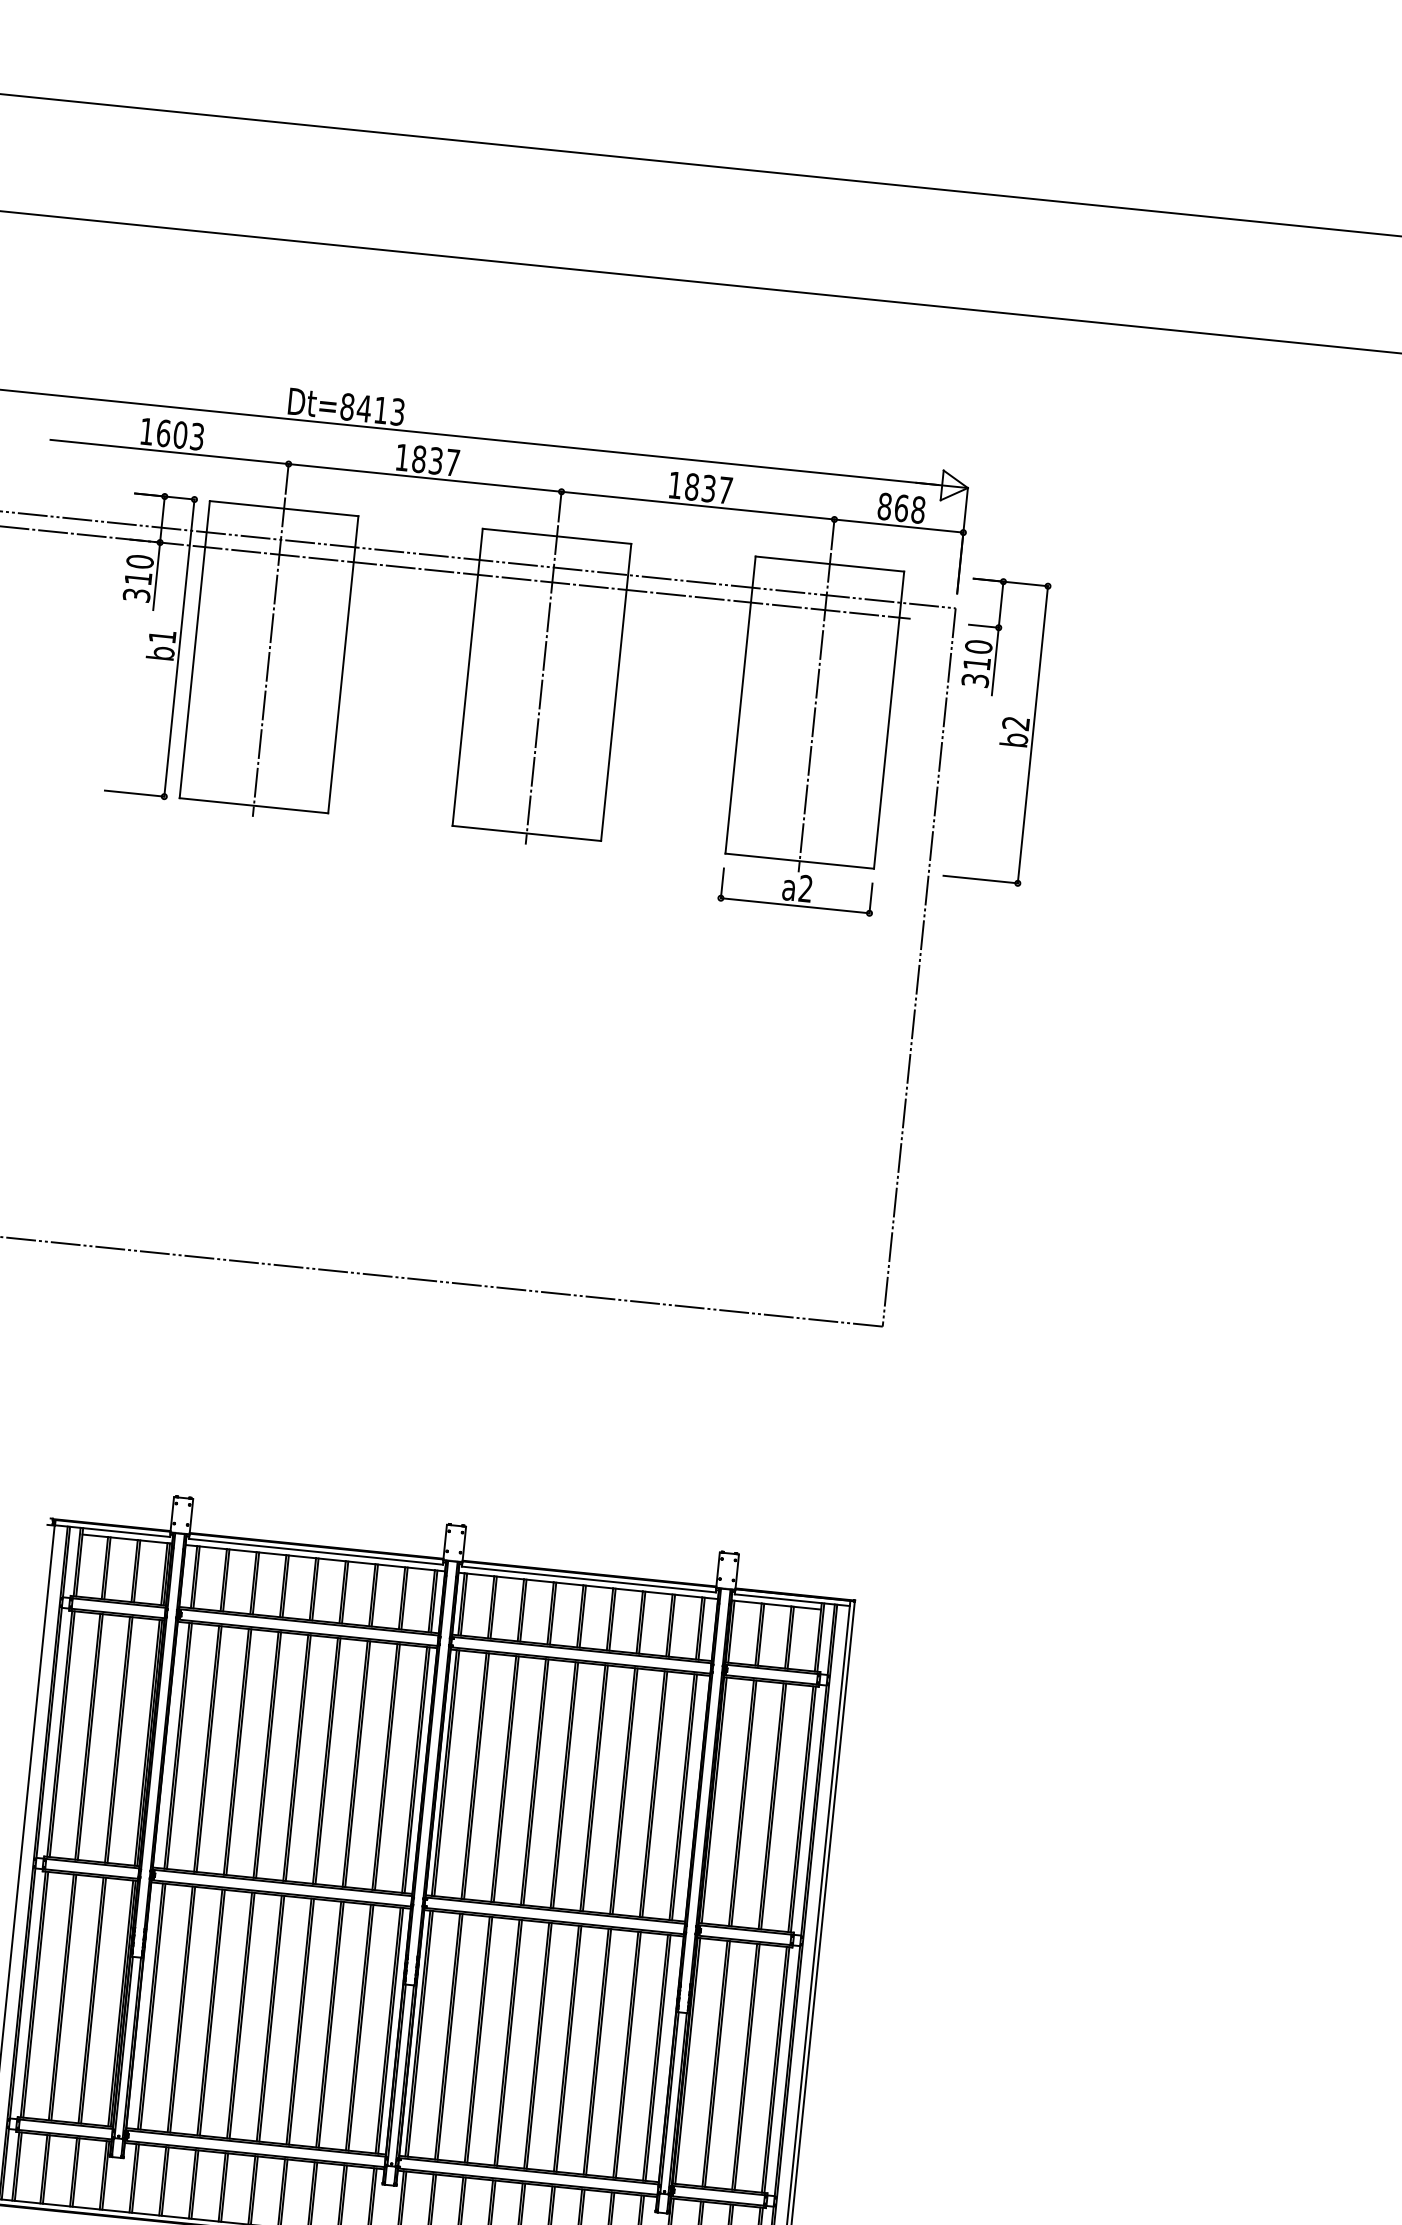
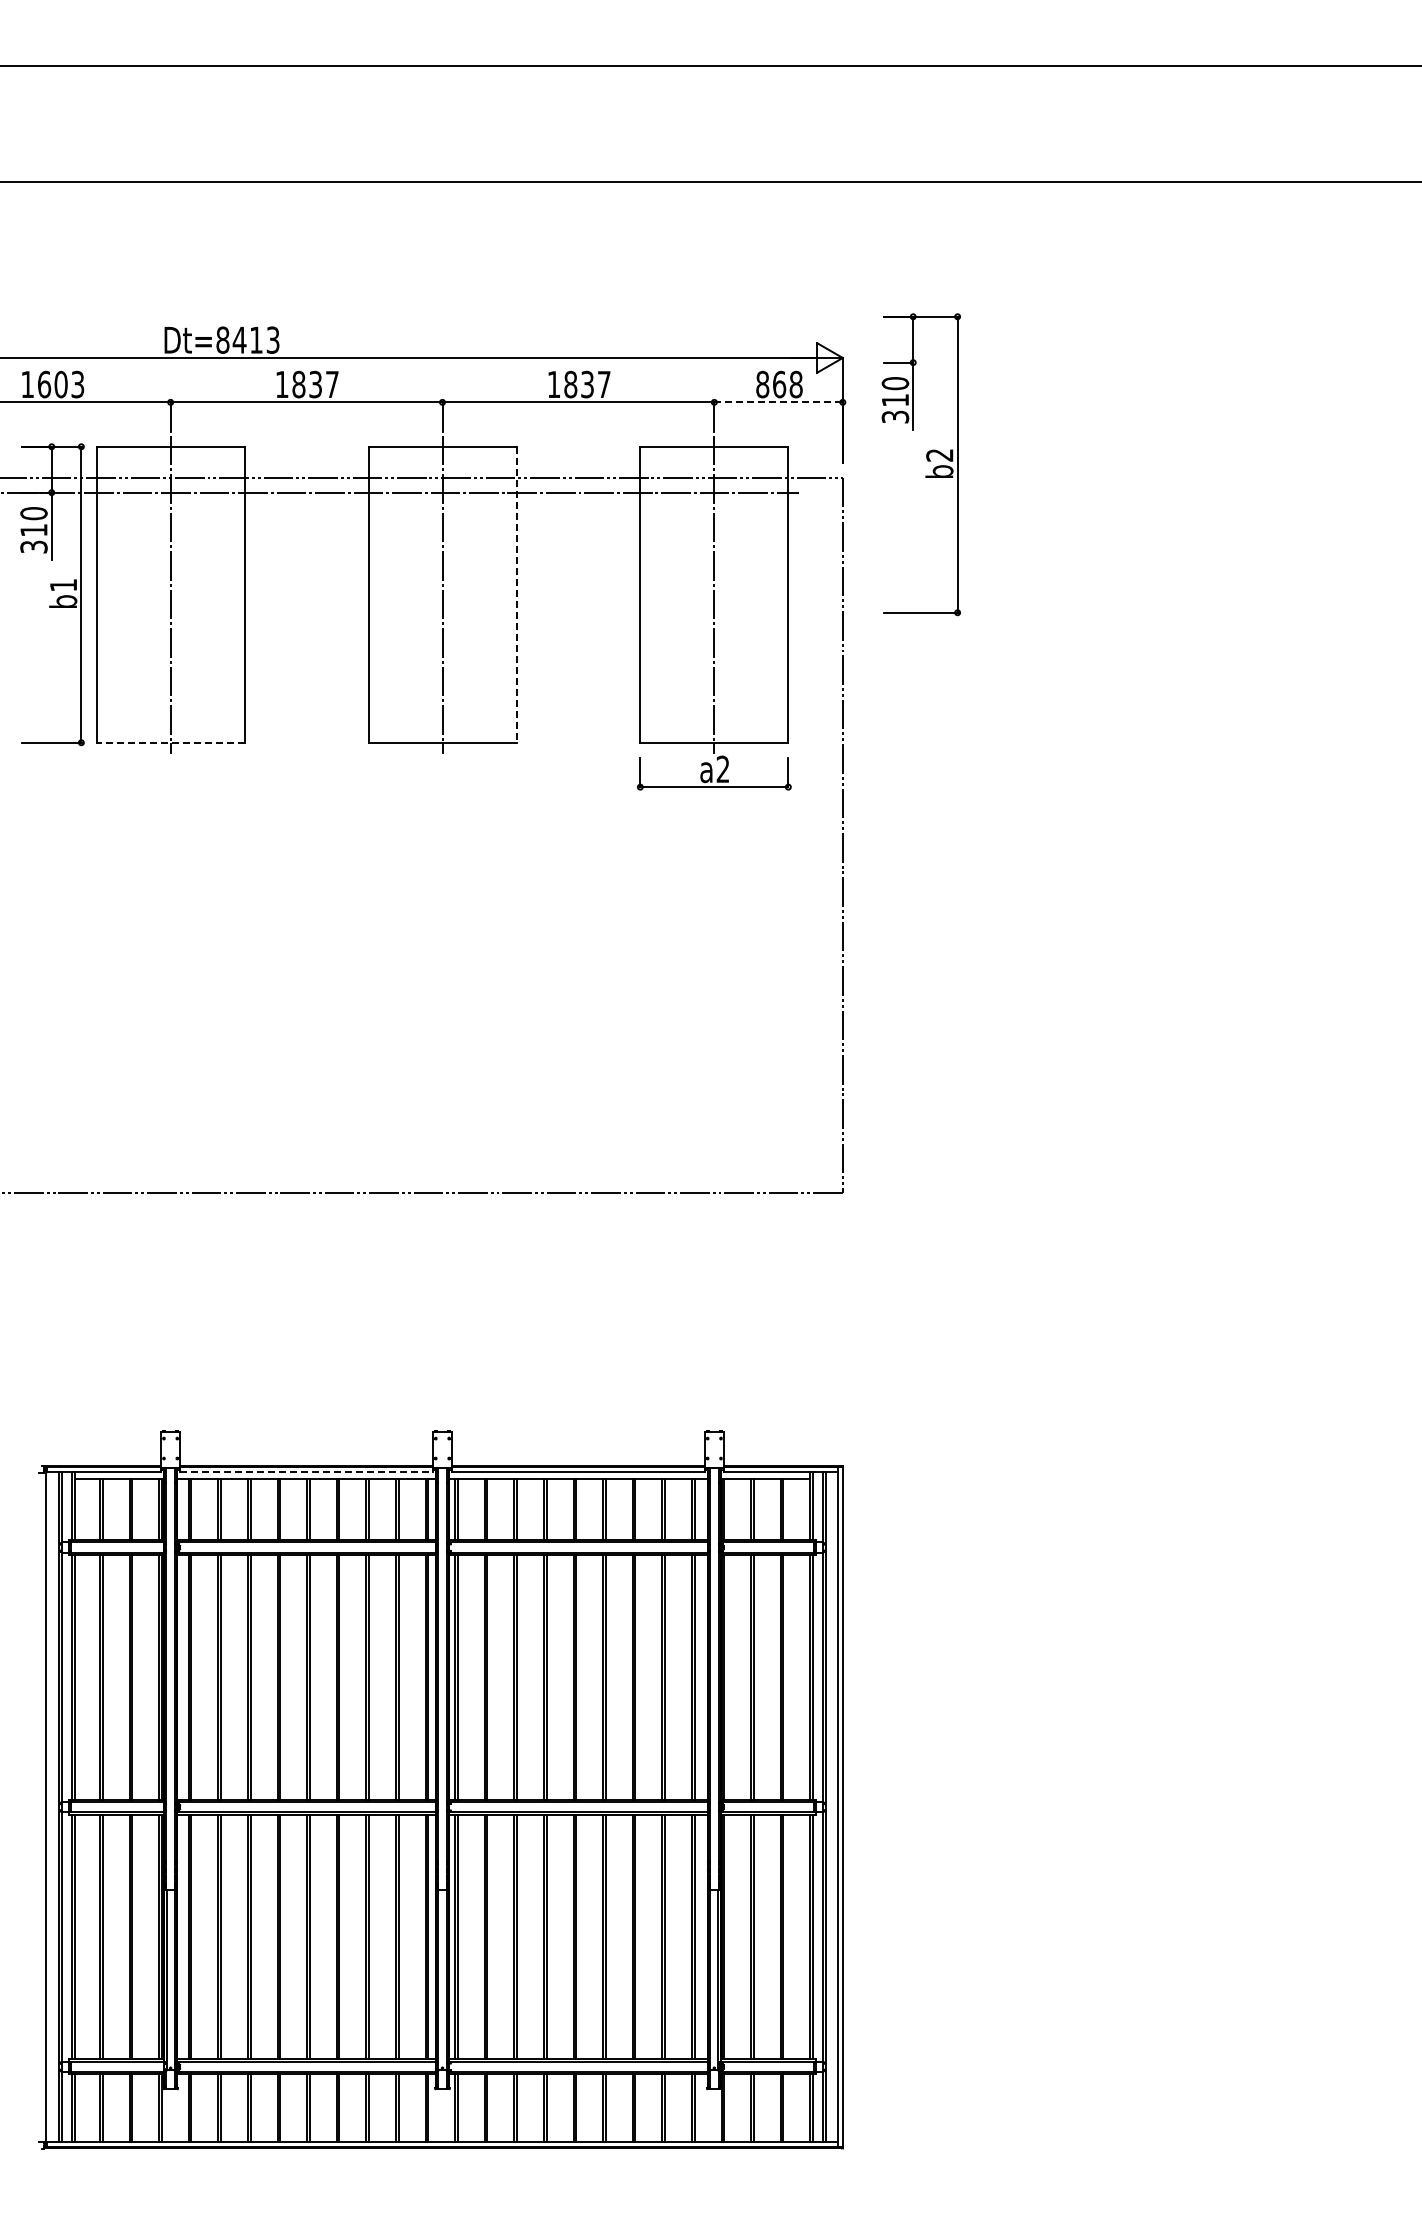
line: (899, 526) -> (779, 402), solid -> dashed
line: (616, 692) -> (516, 594), solid -> dashed
part: (1003, 728) -> (927, 461), moved
line: (253, 805) -> (170, 742), solid -> dashed
line: (315, 1552) -> (306, 1472), solid -> dashed

